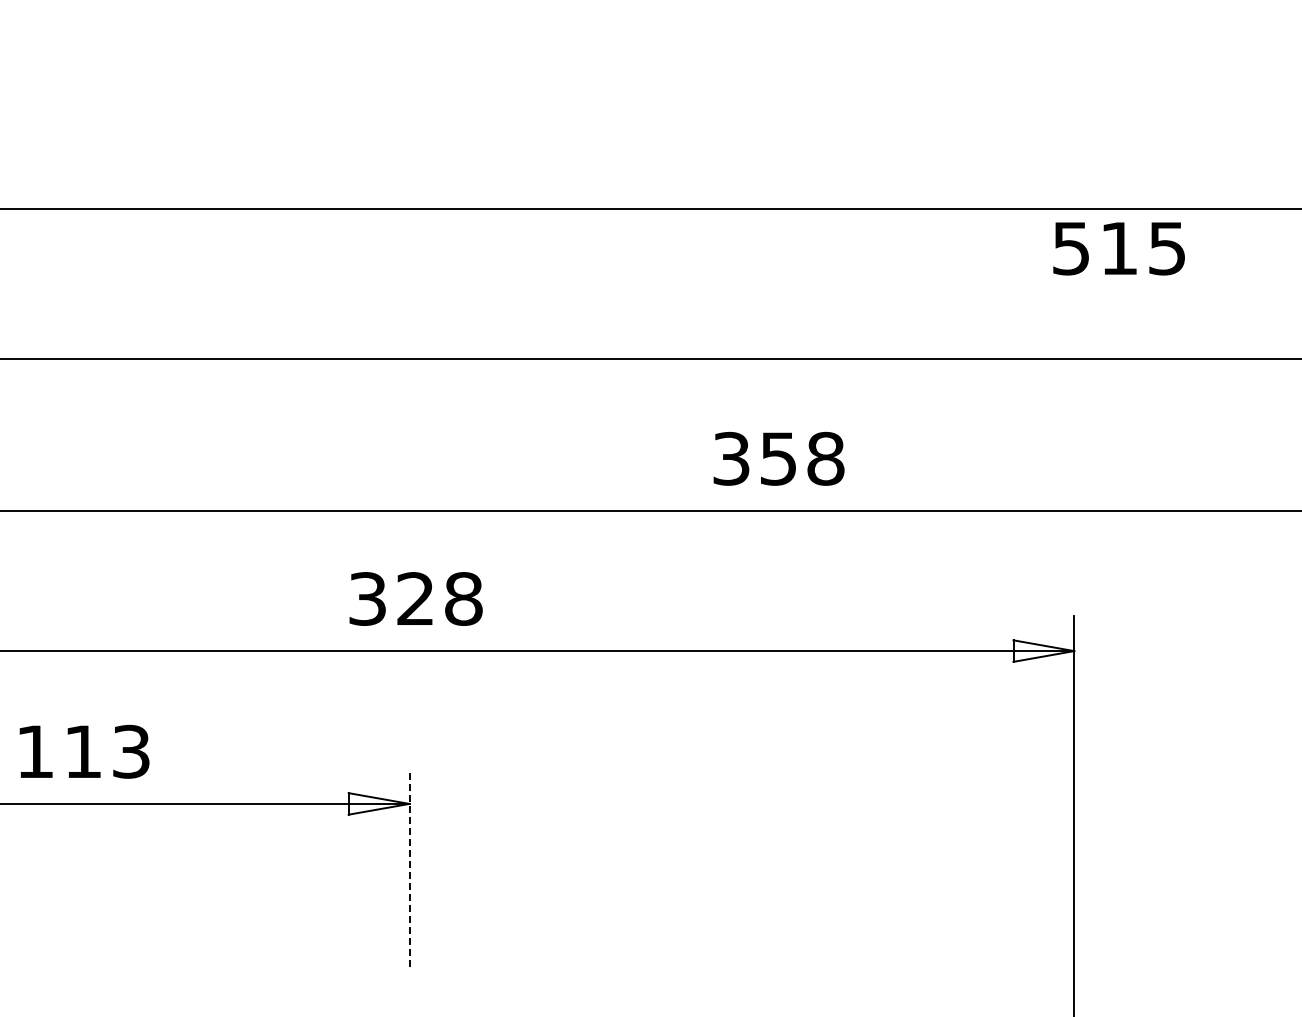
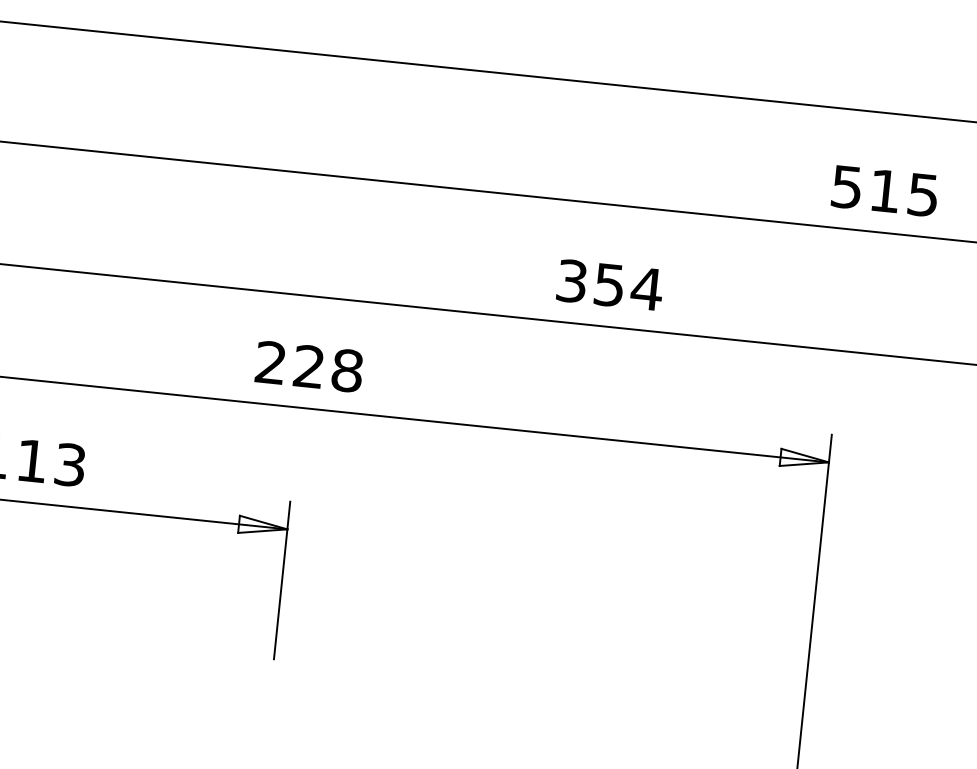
text: (1118, 248) -> (884, 191), moved
text: (825, 458) -> (646, 288), 358 -> 354
text: (367, 598) -> (270, 362), 328 -> 228
line: (409, 868) -> (282, 580), dashed -> solid

